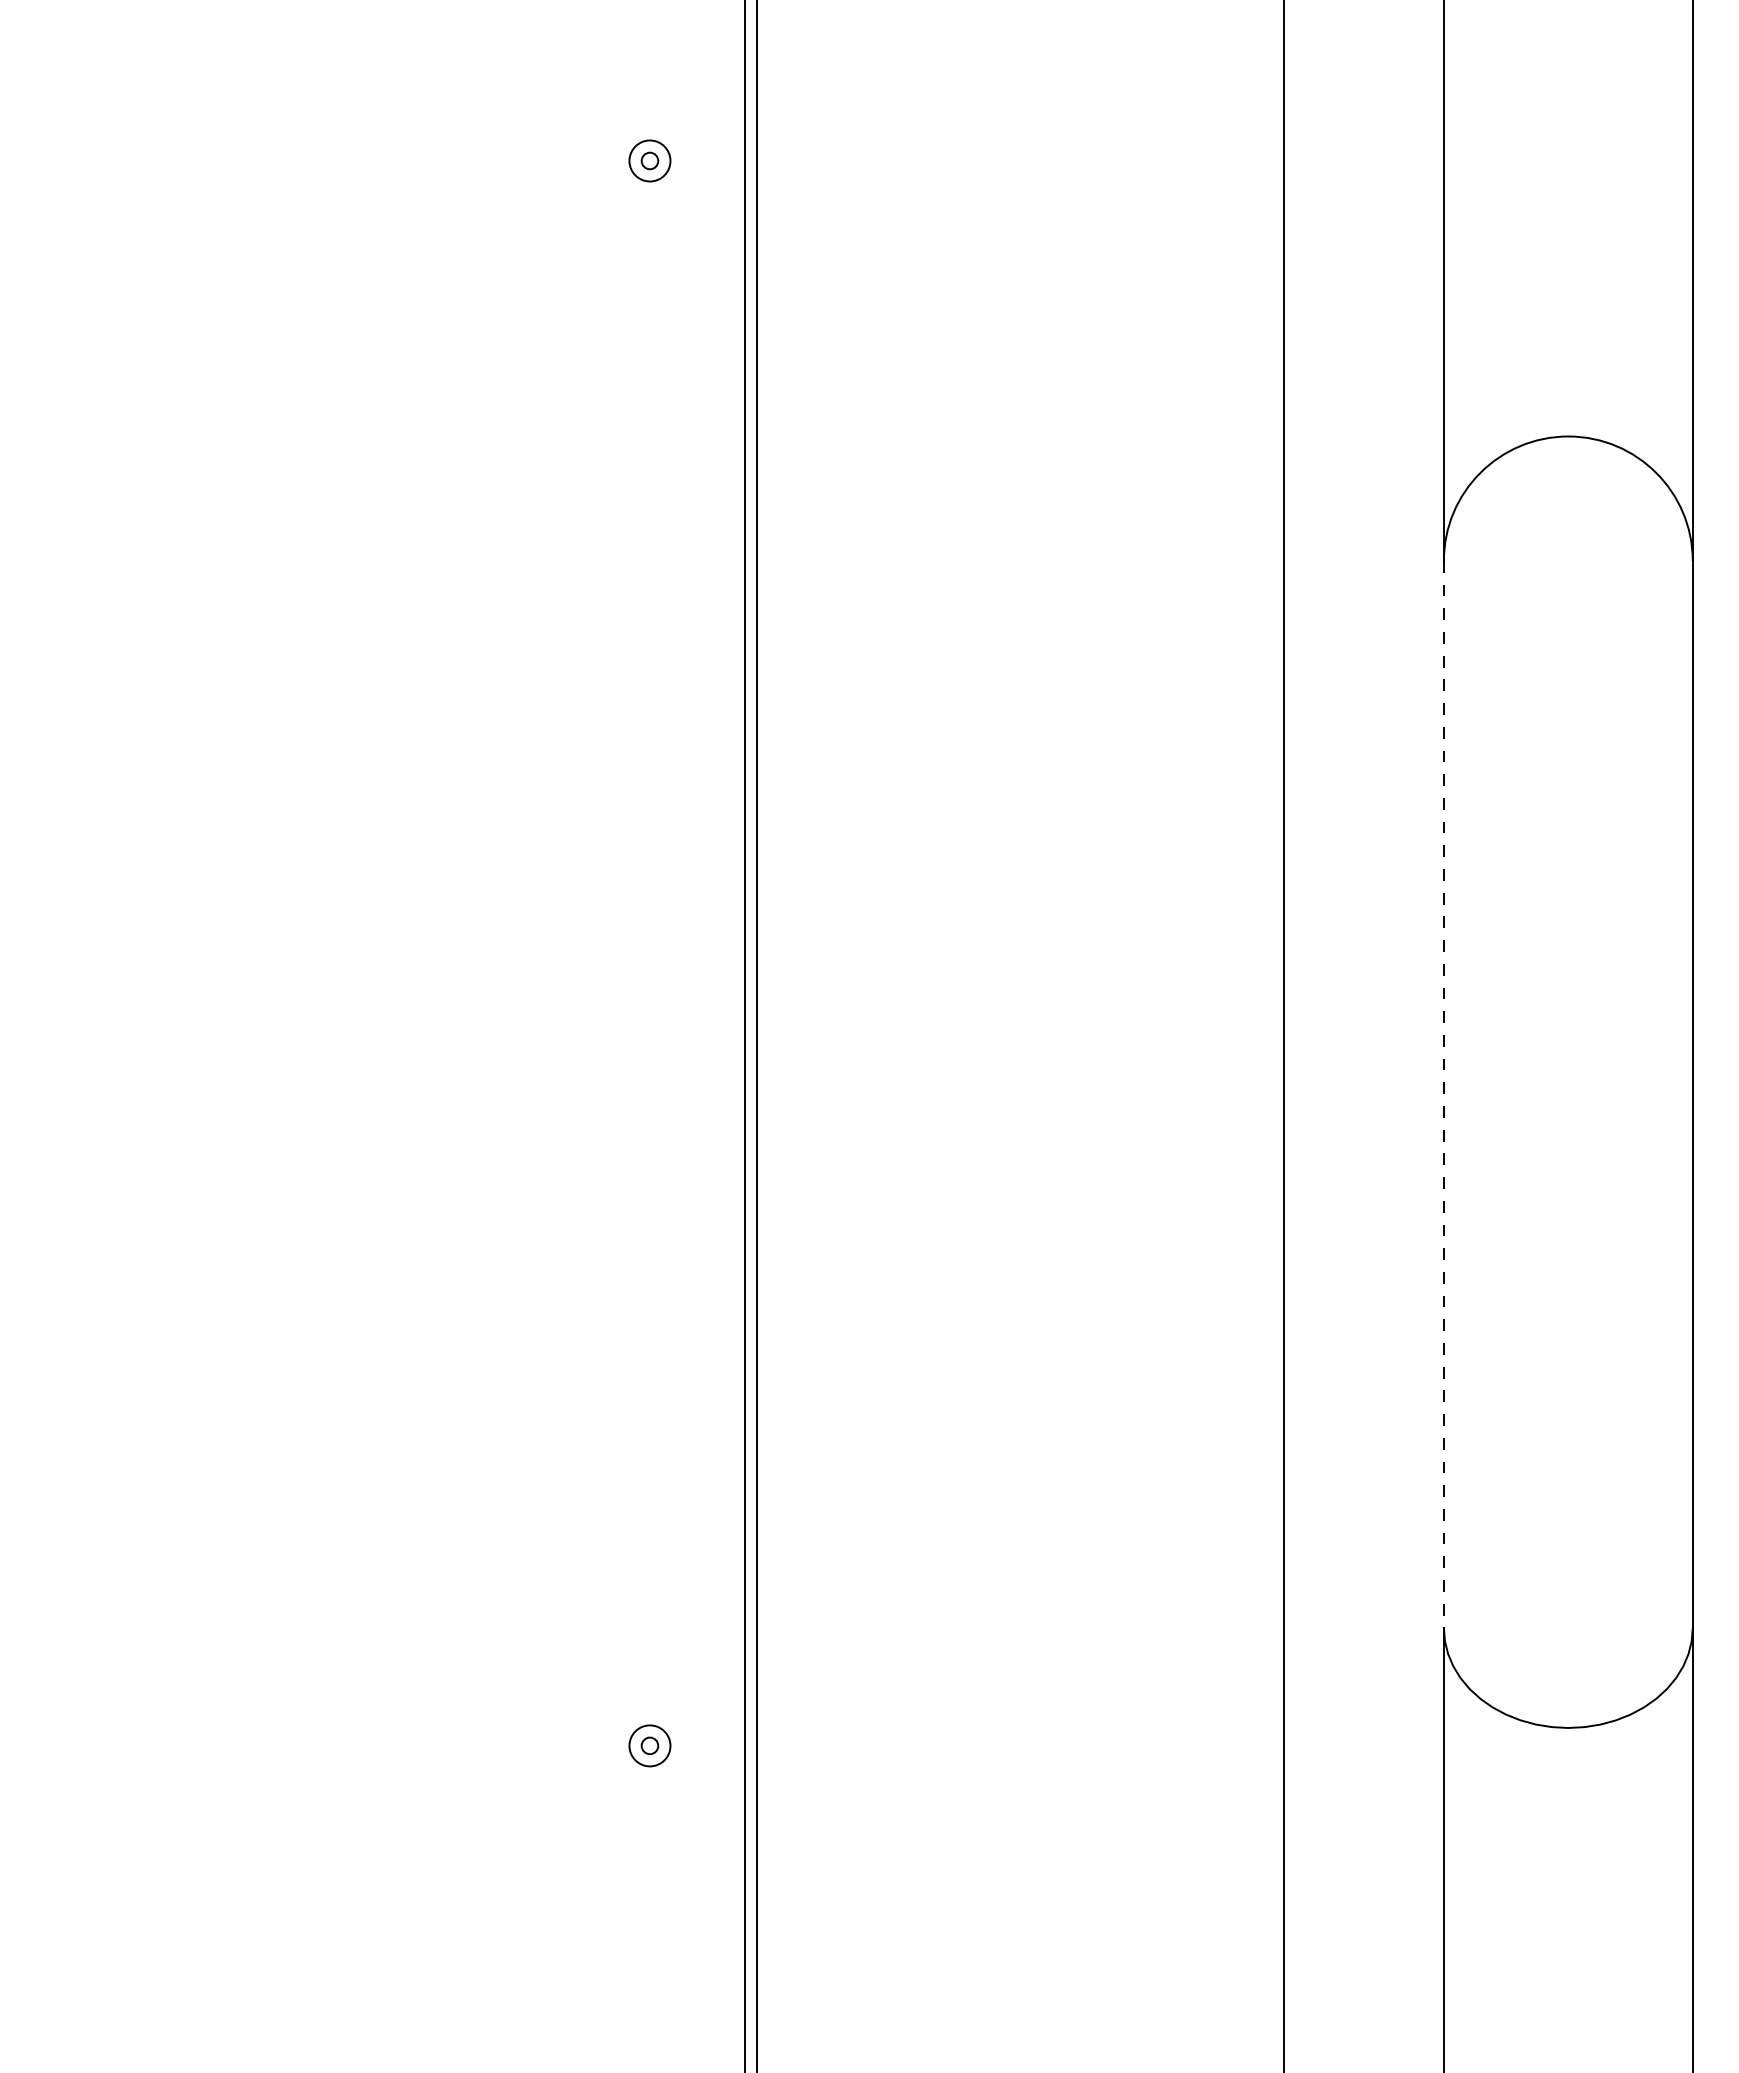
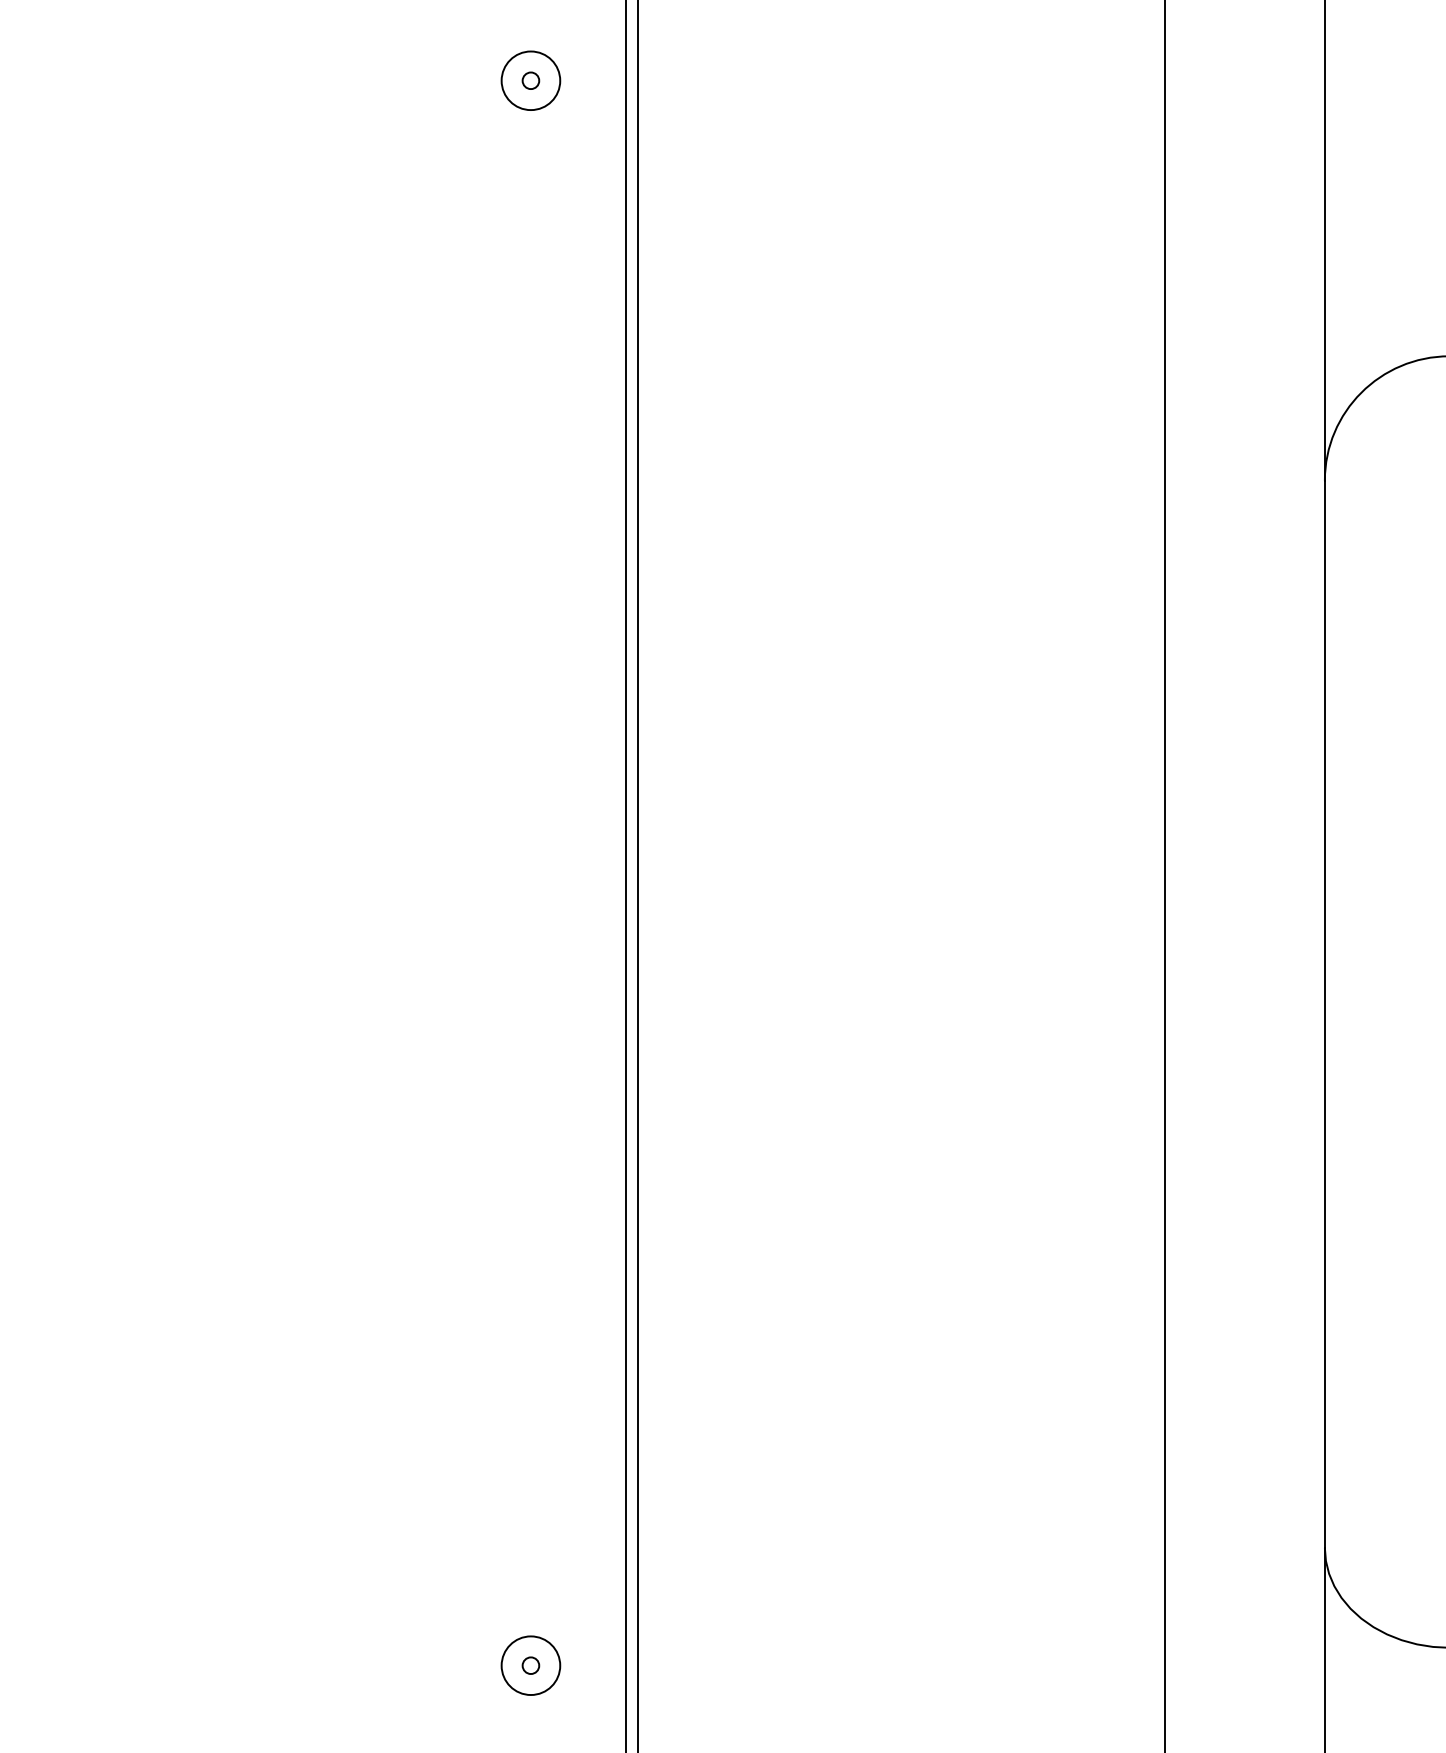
circle: (649, 160) -> (530, 80), size x1.43
line: (1443, 1094) -> (1324, 1014), dashed -> solid
circle: (649, 1745) -> (530, 1665), size x1.43

